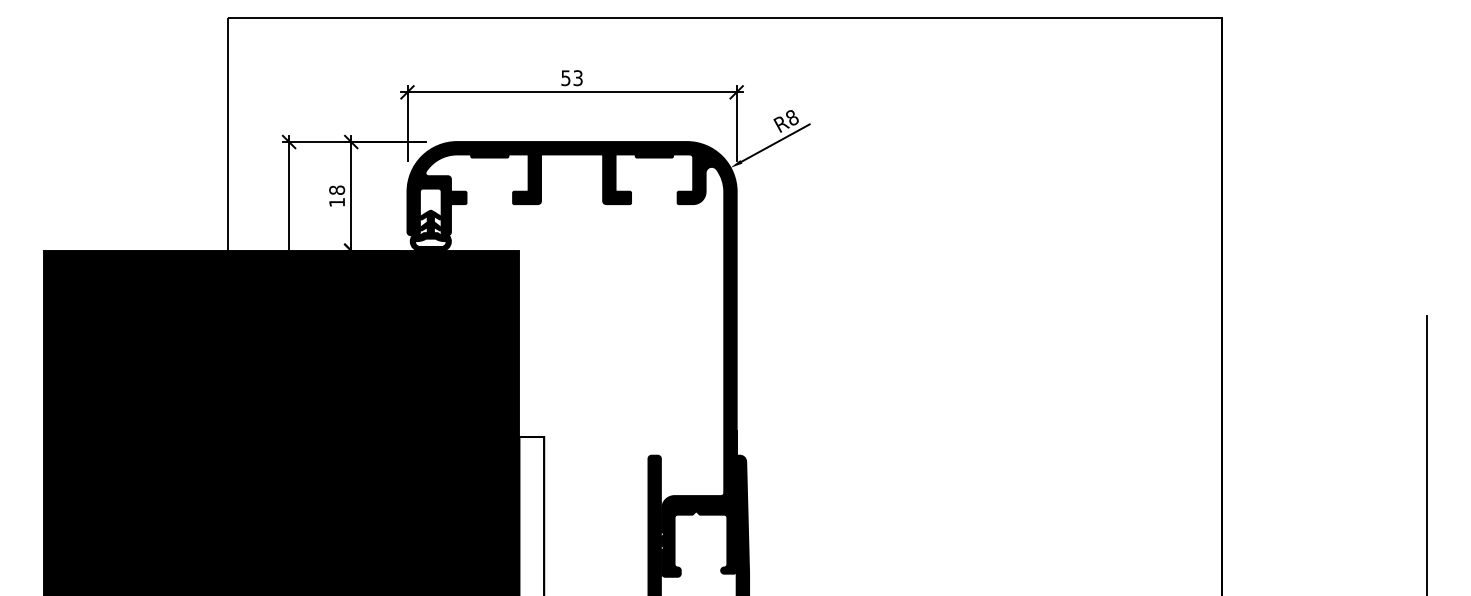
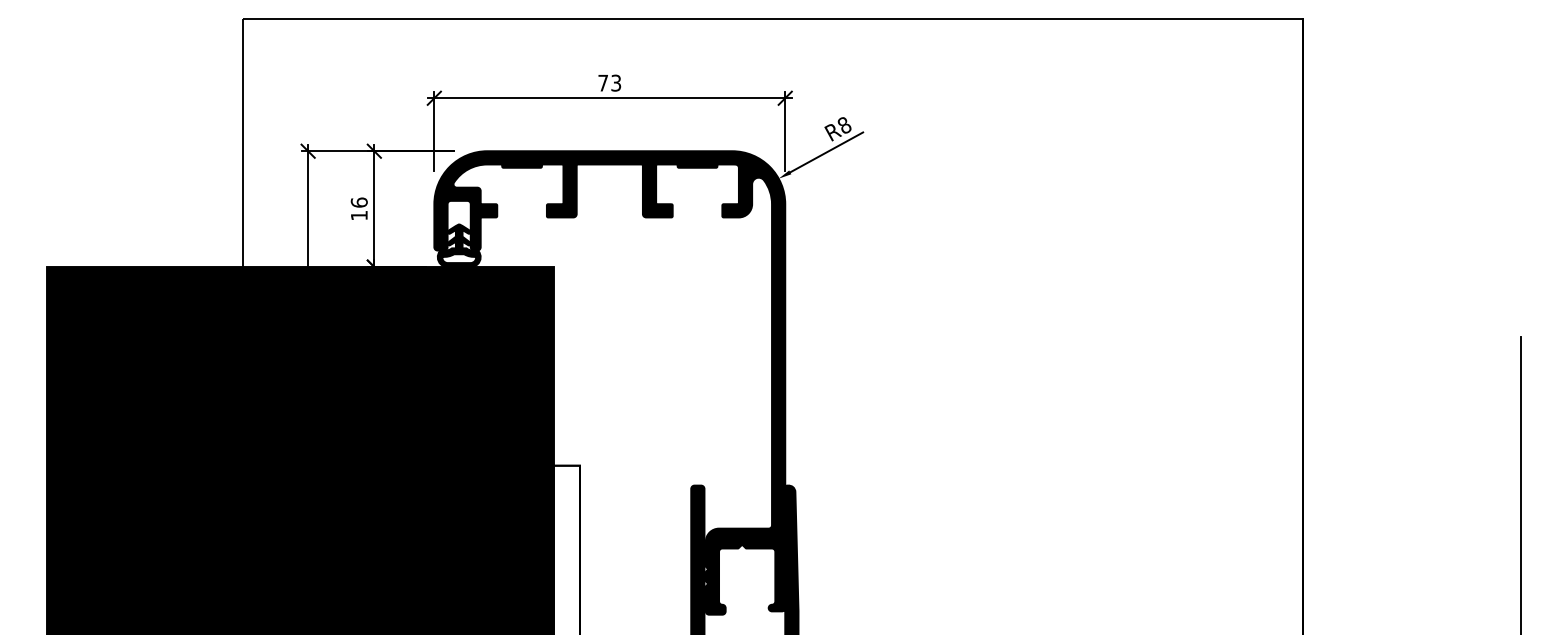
text: (565, 77) -> (602, 82), 53 -> 73
text: (336, 190) -> (358, 202), 18 -> 16

